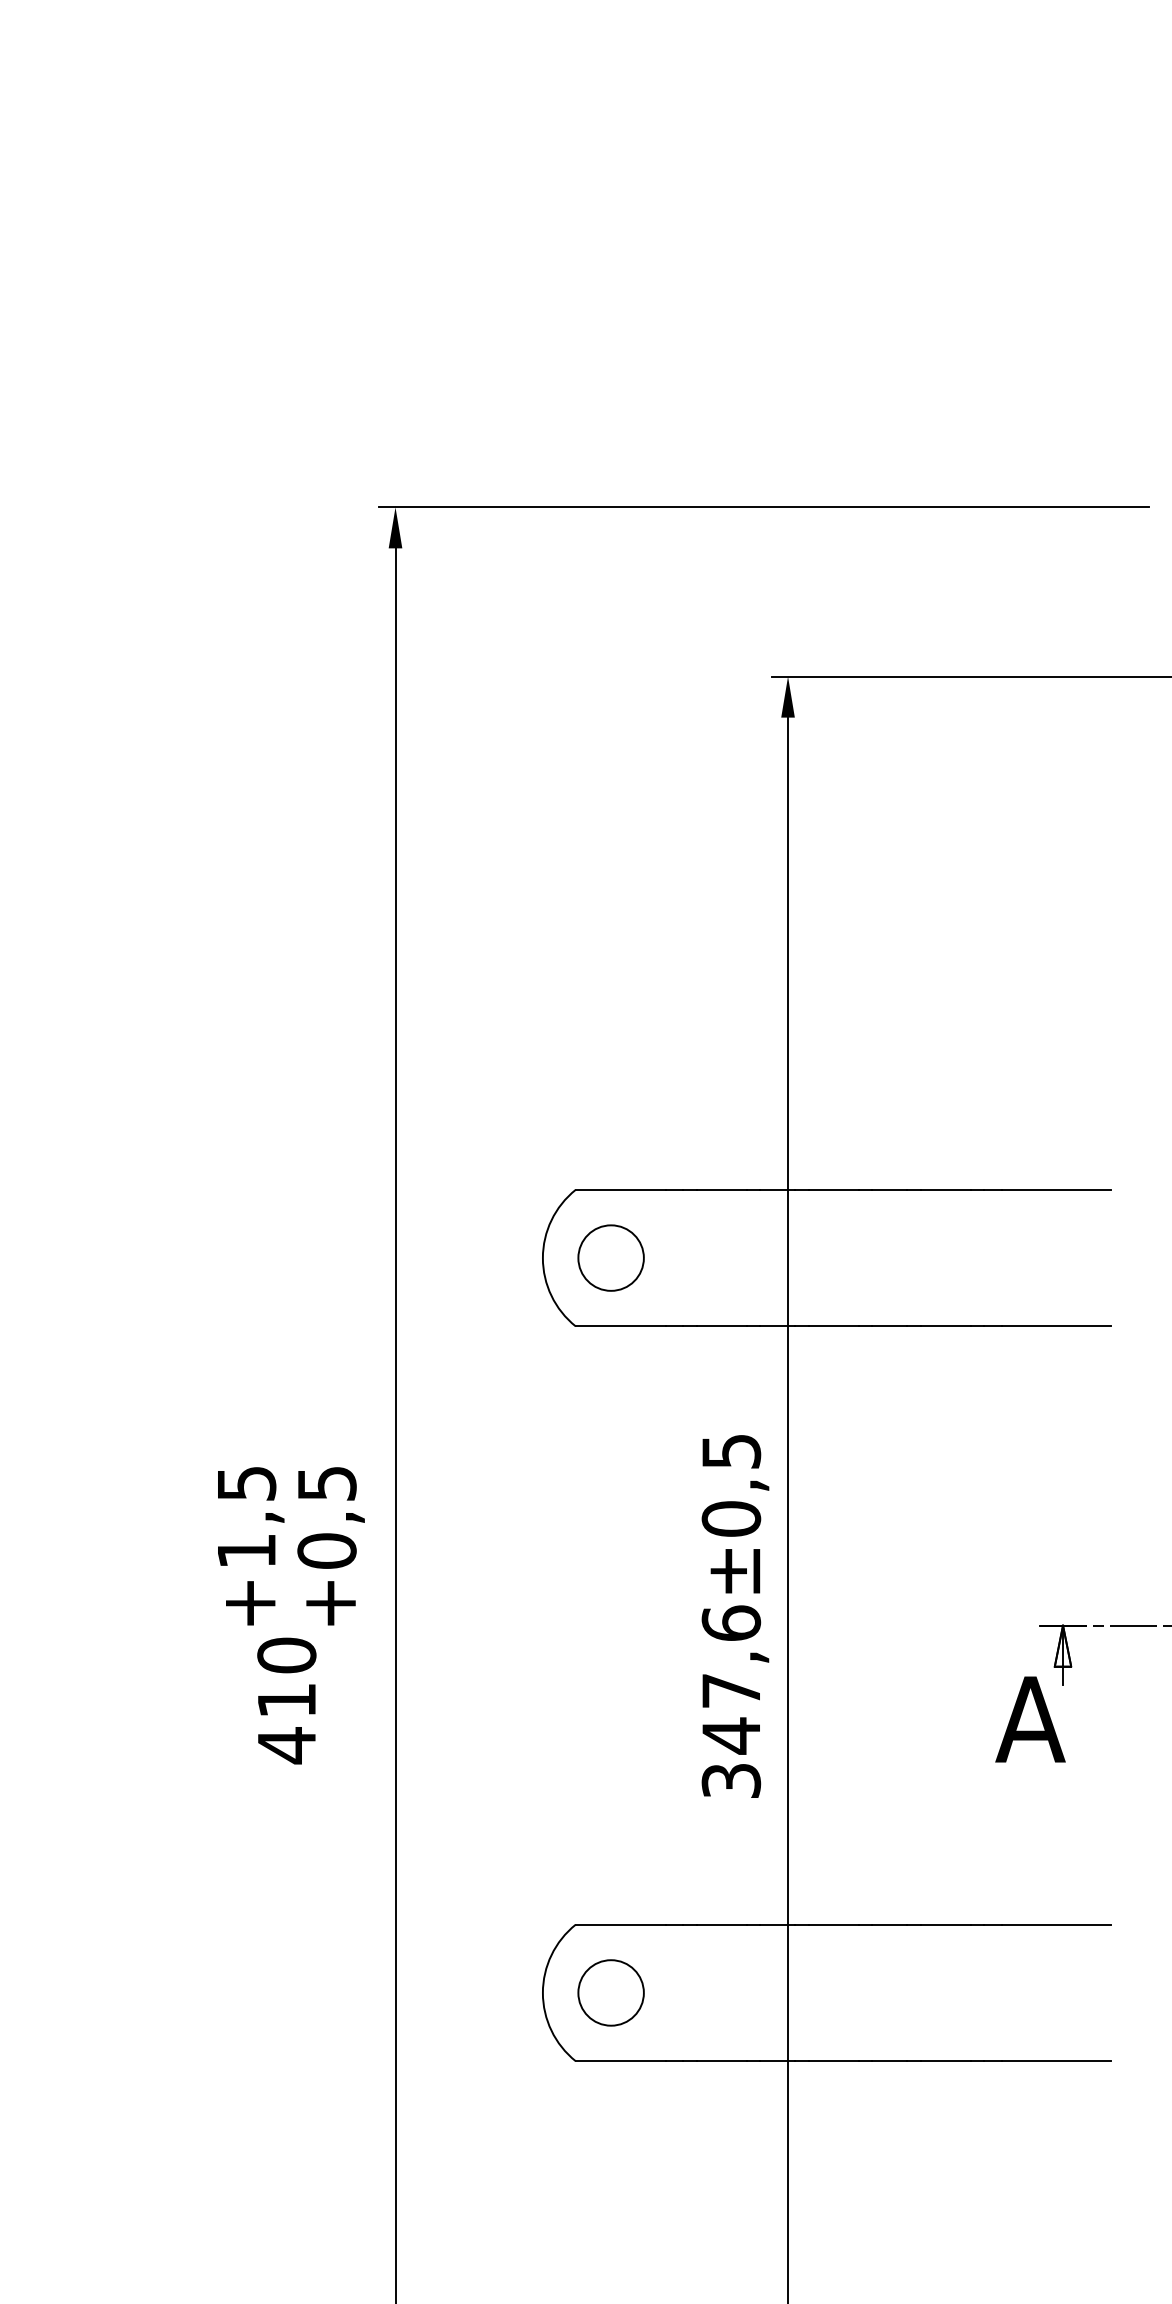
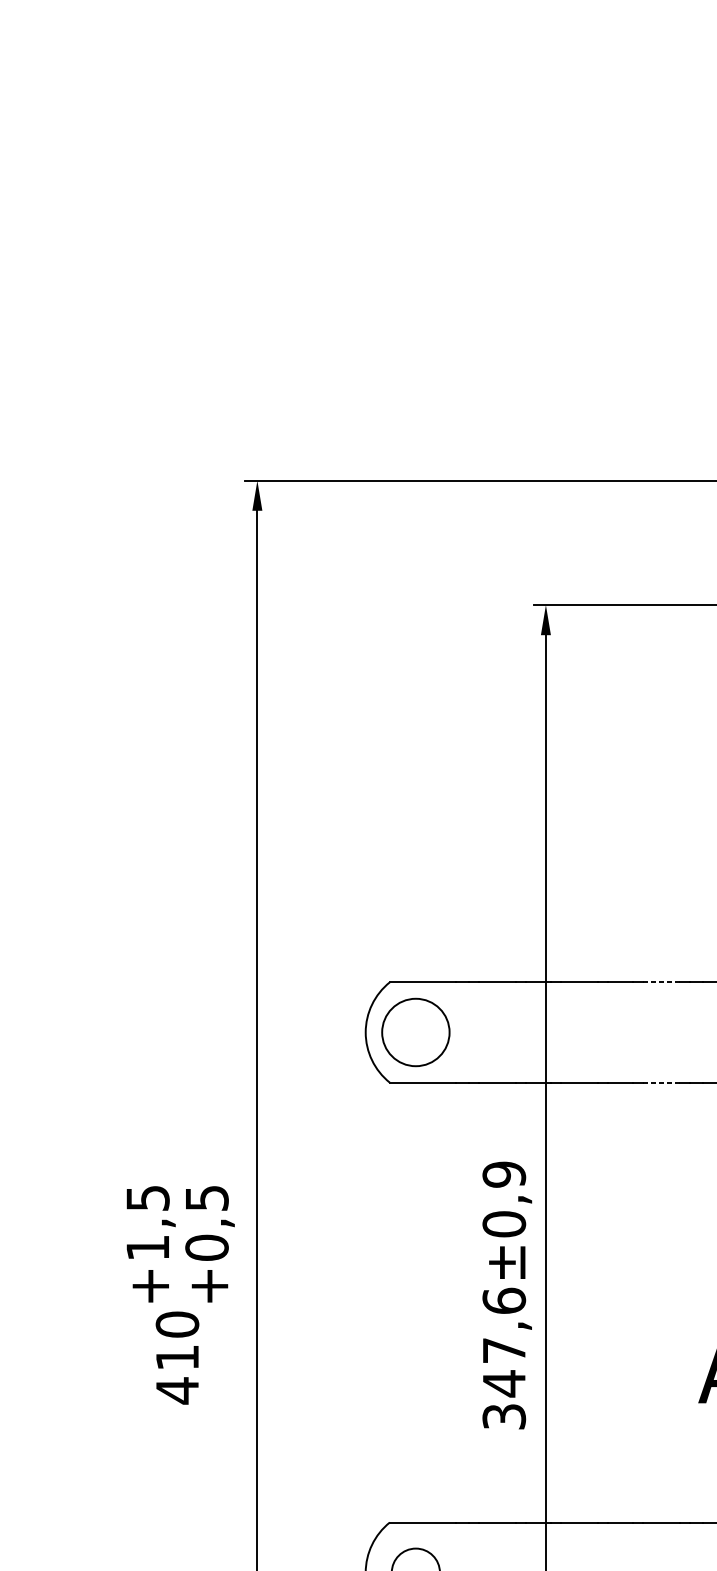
line: (945, 1189) -> (661, 982), solid -> dashed
circle: (610, 1257) -> (415, 1032), size x1.4
line: (945, 1326) -> (661, 1082), solid -> dashed
text: (730, 1451) -> (503, 1174), ±0,5 -> ±0,9

